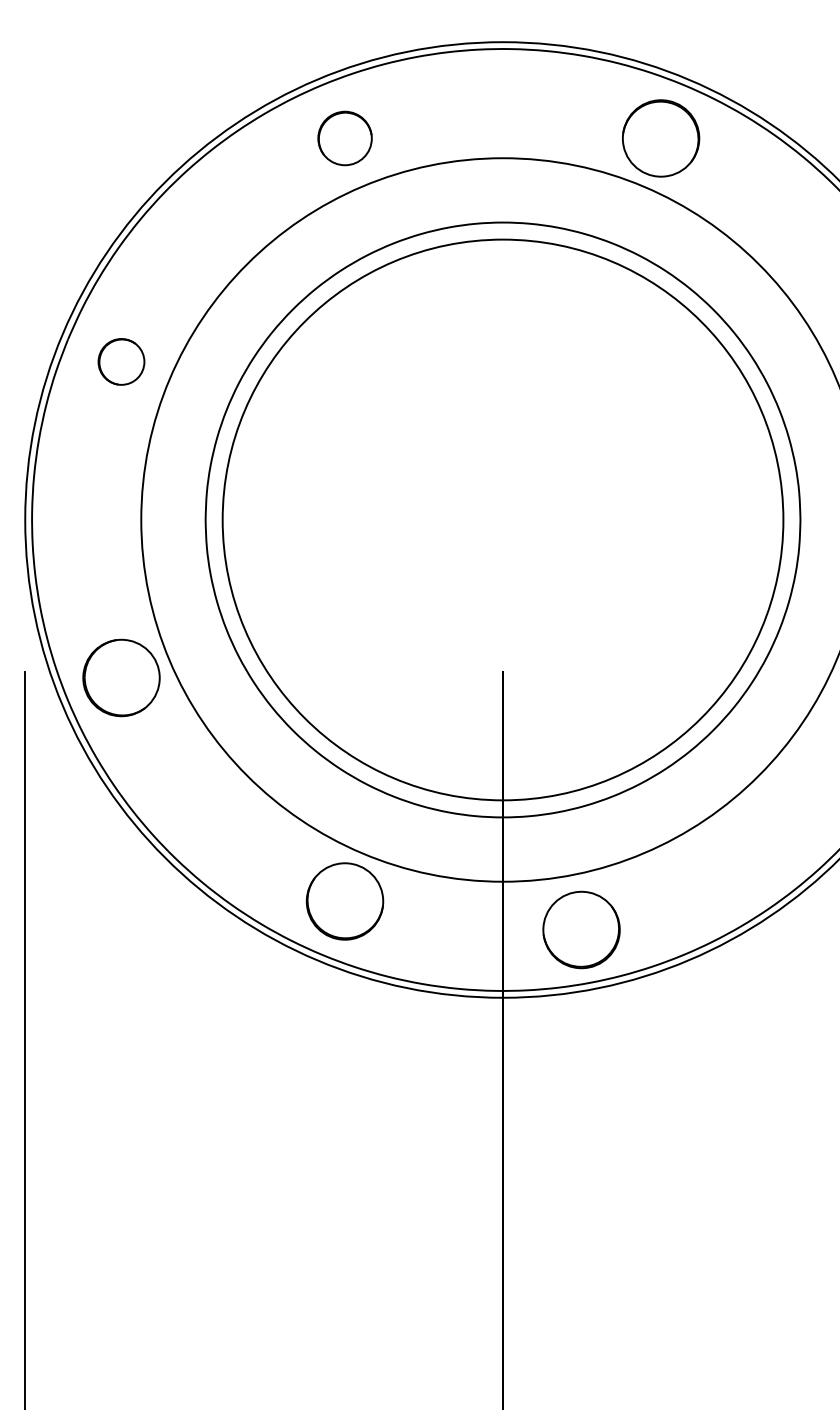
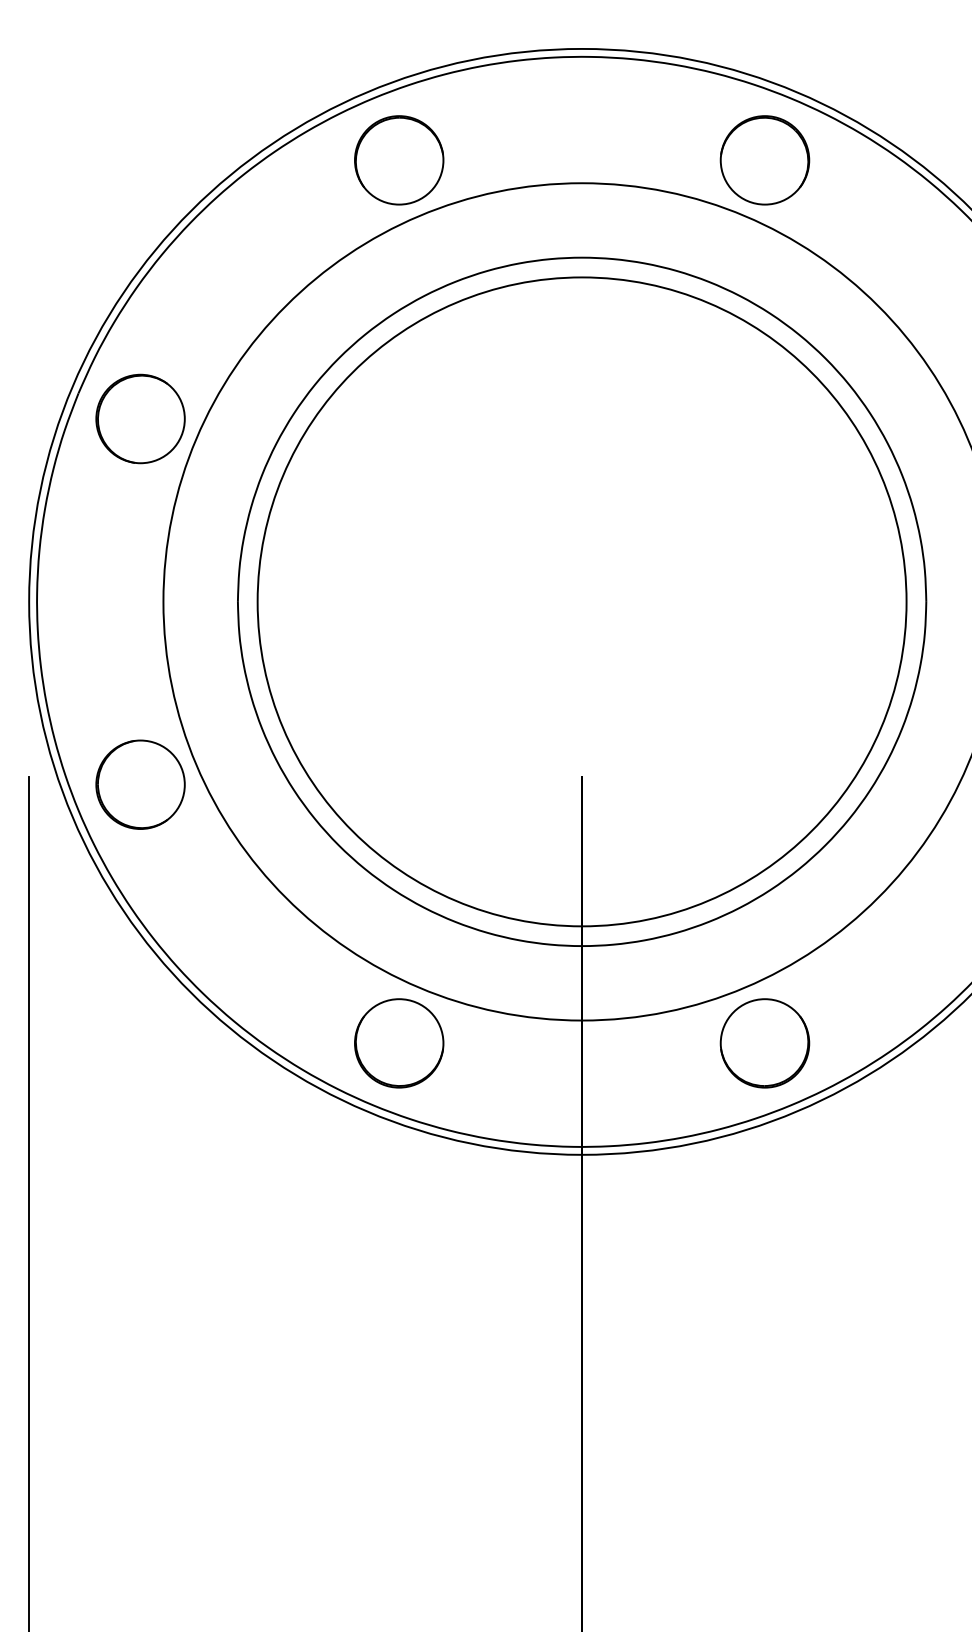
circle: (345, 138) -> (399, 160), size x1.43
part: (121, 361) -> (140, 418), size x1.67
part: (581, 930) -> (764, 1043), moved

